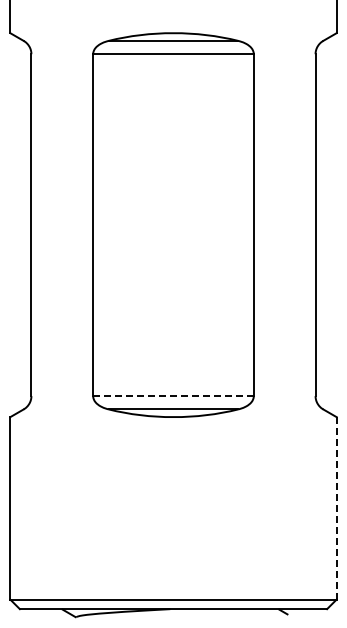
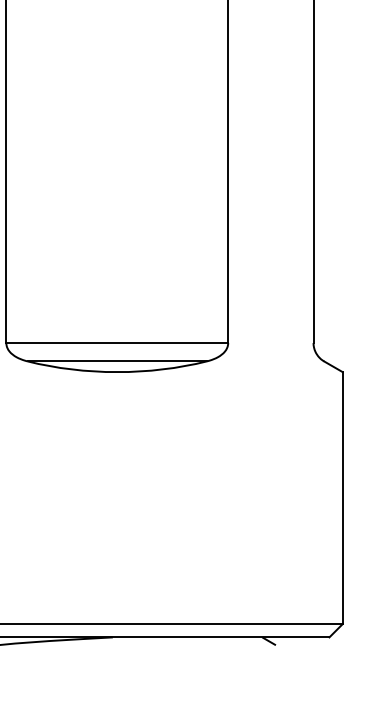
line: (173, 396) -> (117, 343), dashed -> solid
line: (336, 508) -> (342, 498), dashed -> solid

